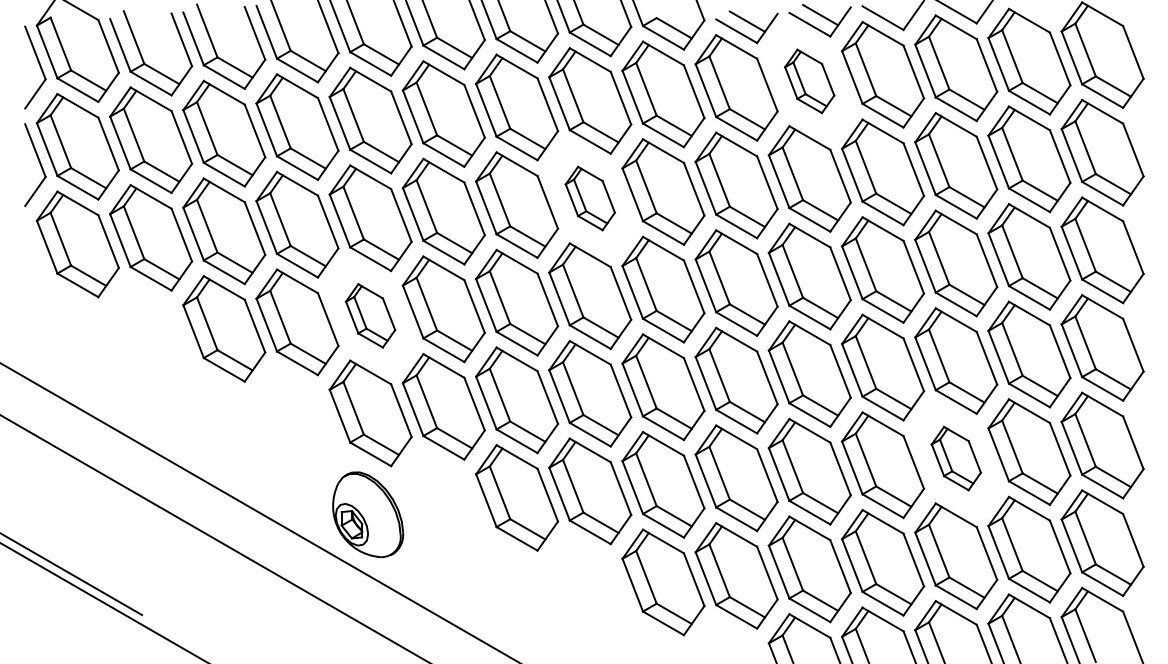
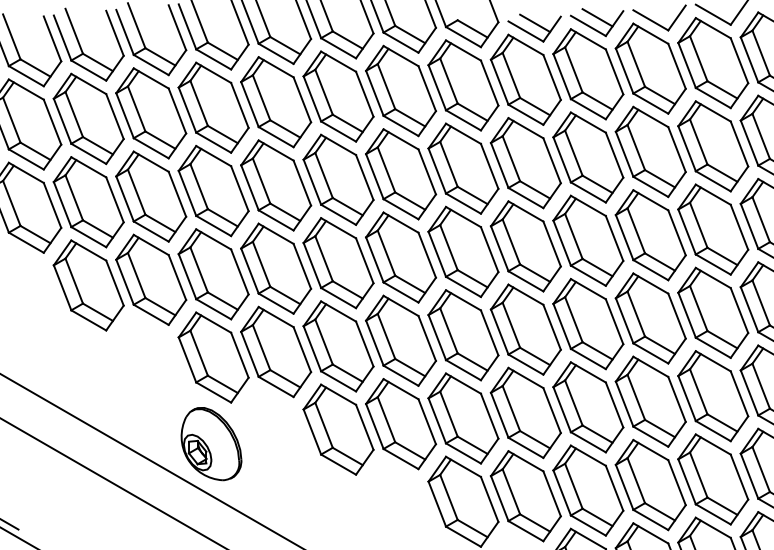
part: (809, 81) -> (588, 74), size x1.67
part: (590, 198) -> (401, 174), size x1.67
part: (370, 315) -> (213, 274), size x1.67
part: (956, 458) -> (713, 396), size x1.67

